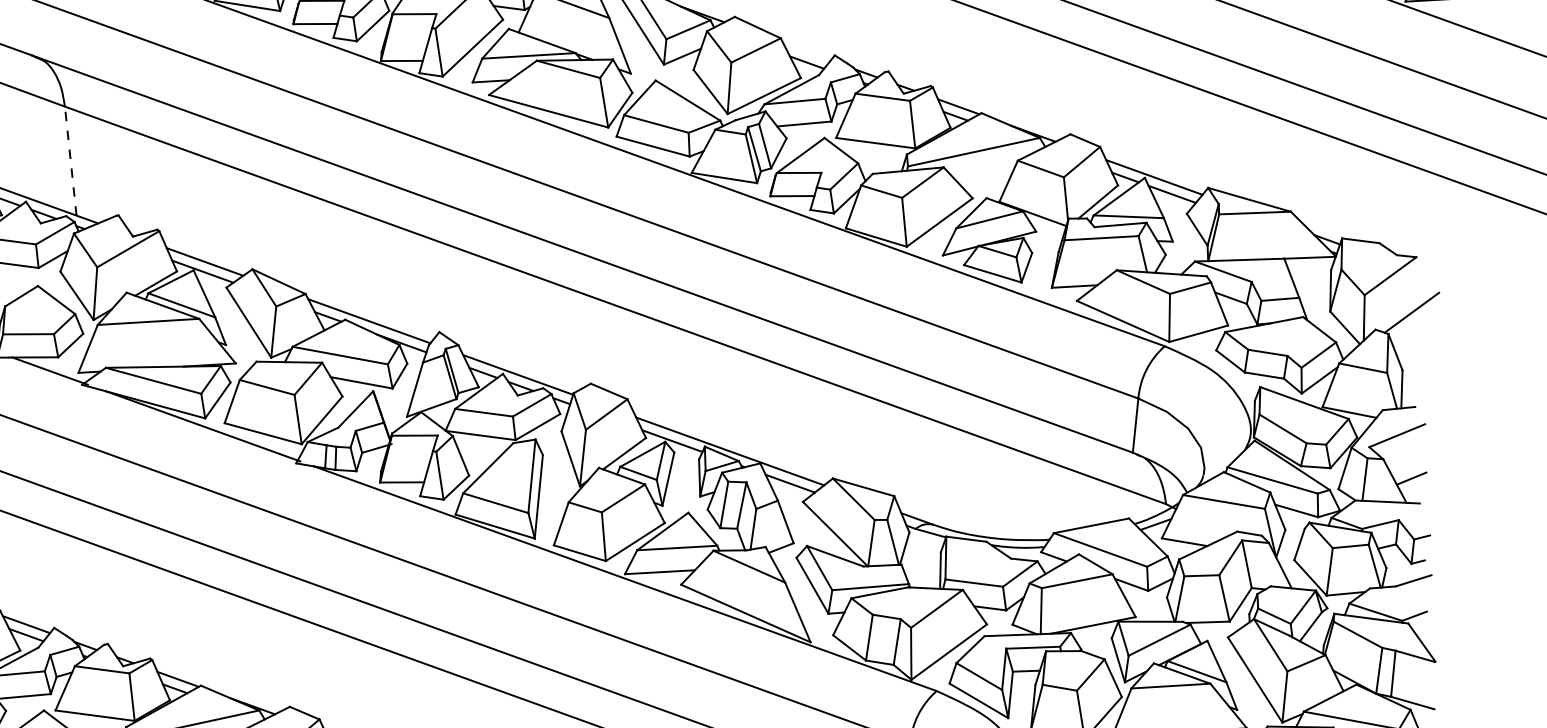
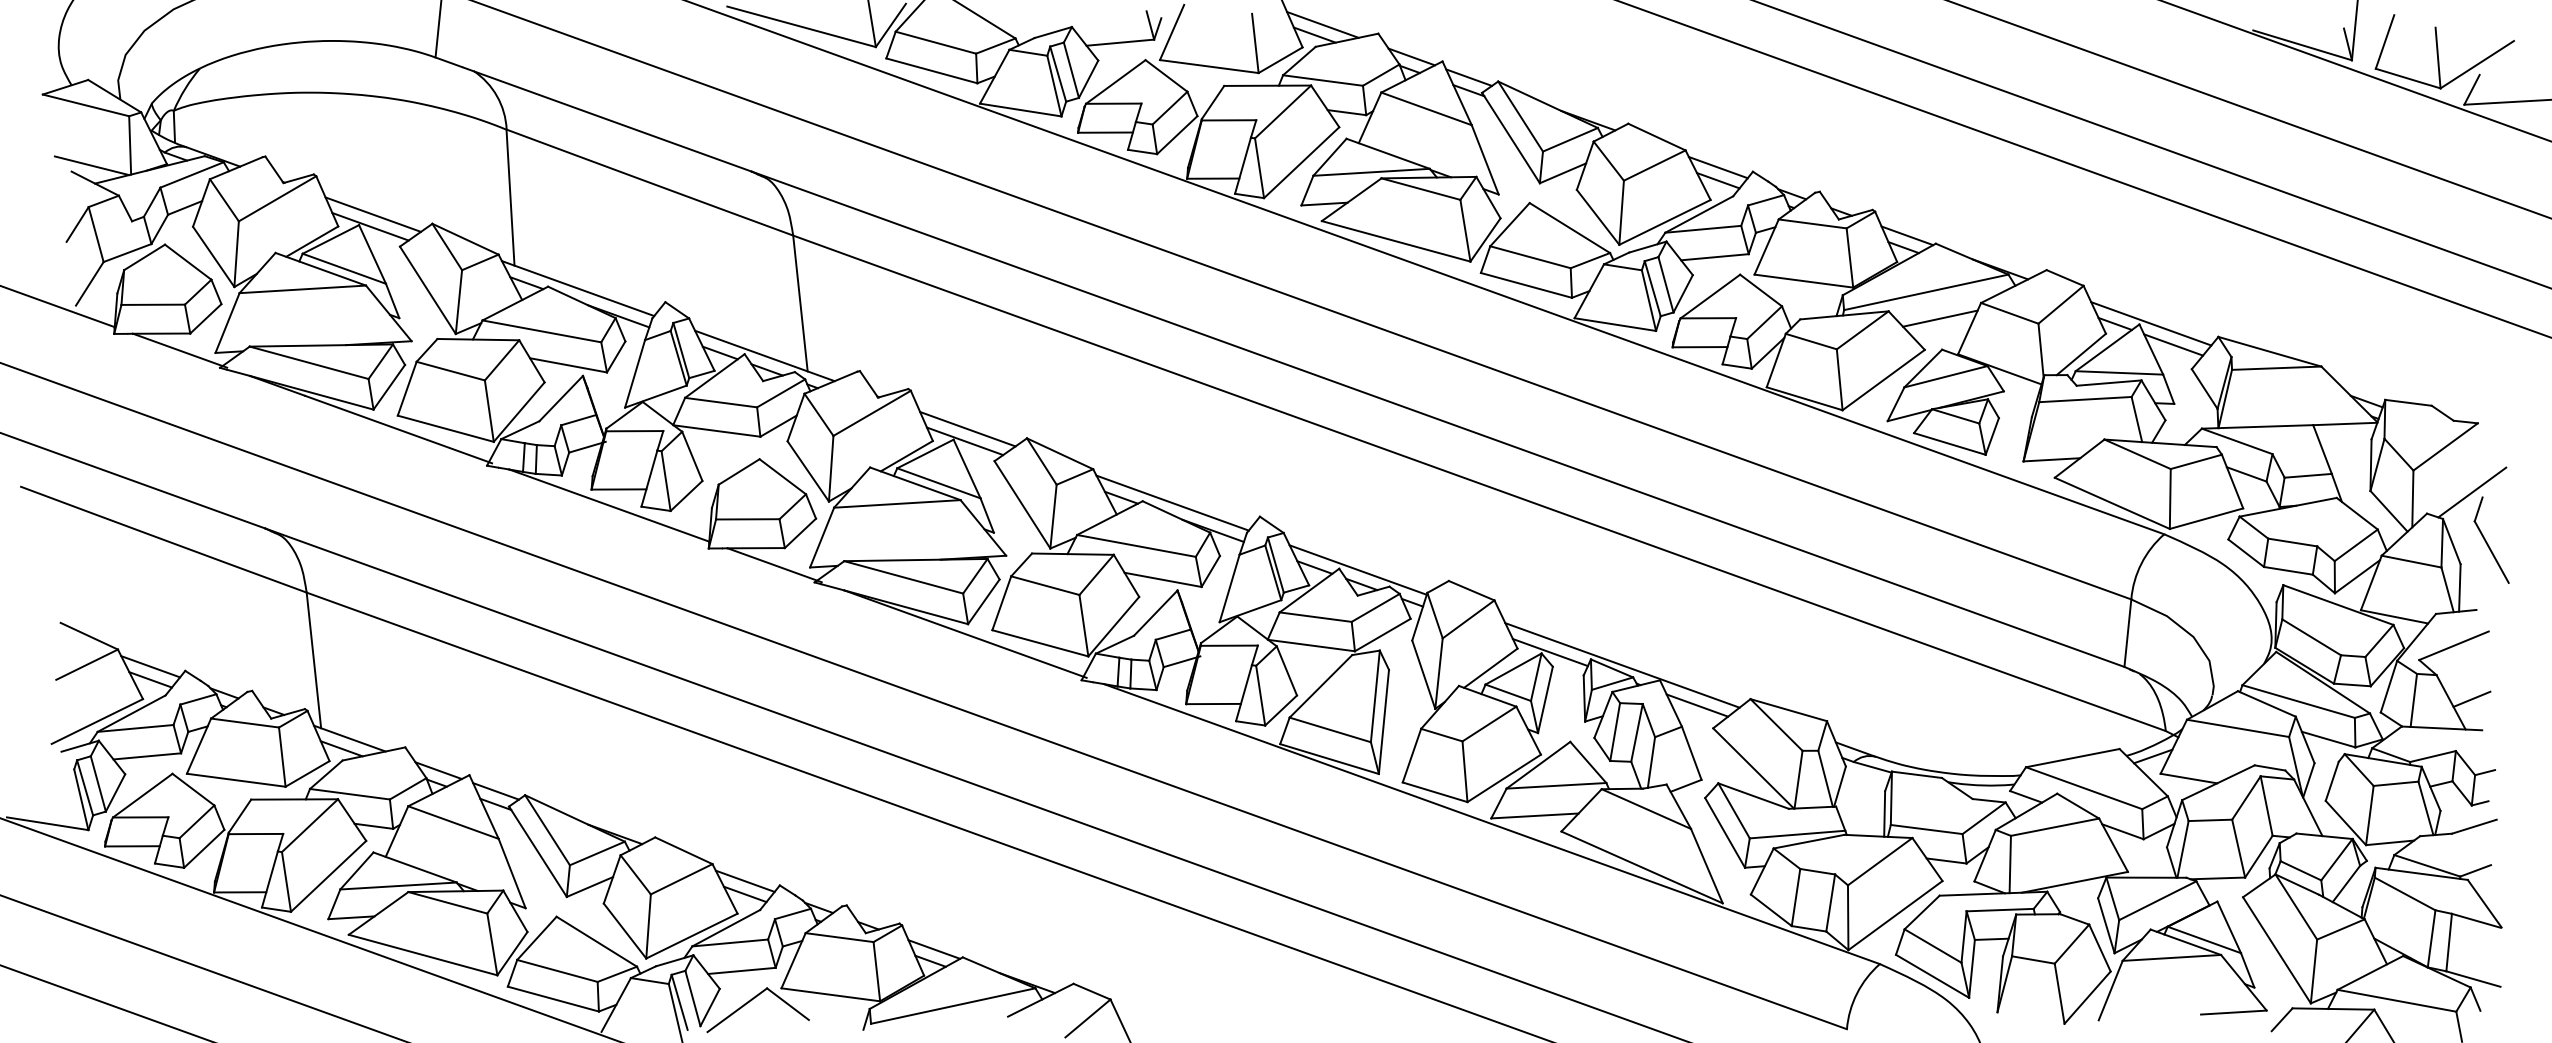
line: (806, 52) -> (1717, 167), added
line: (70, 161) -> (800, 303), dashed -> solid
line: (985, 173) -> (1940, 318), added
part: (1427, 350) -> (2491, 539), added

